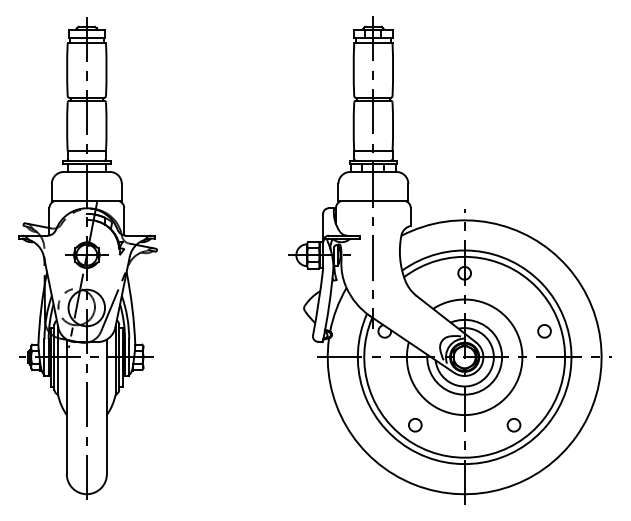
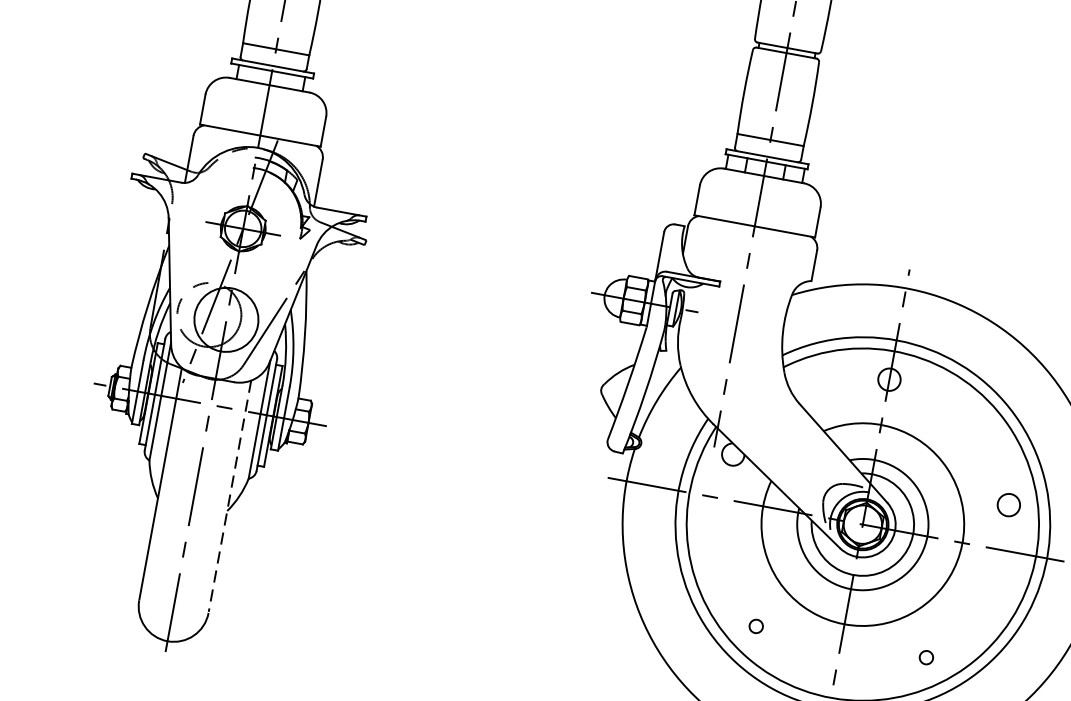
line: (106, 406) -> (229, 496), solid -> dashed
circle: (415, 425) -> (756, 626), size x0.6
circle: (513, 425) -> (925, 657), size x0.6

